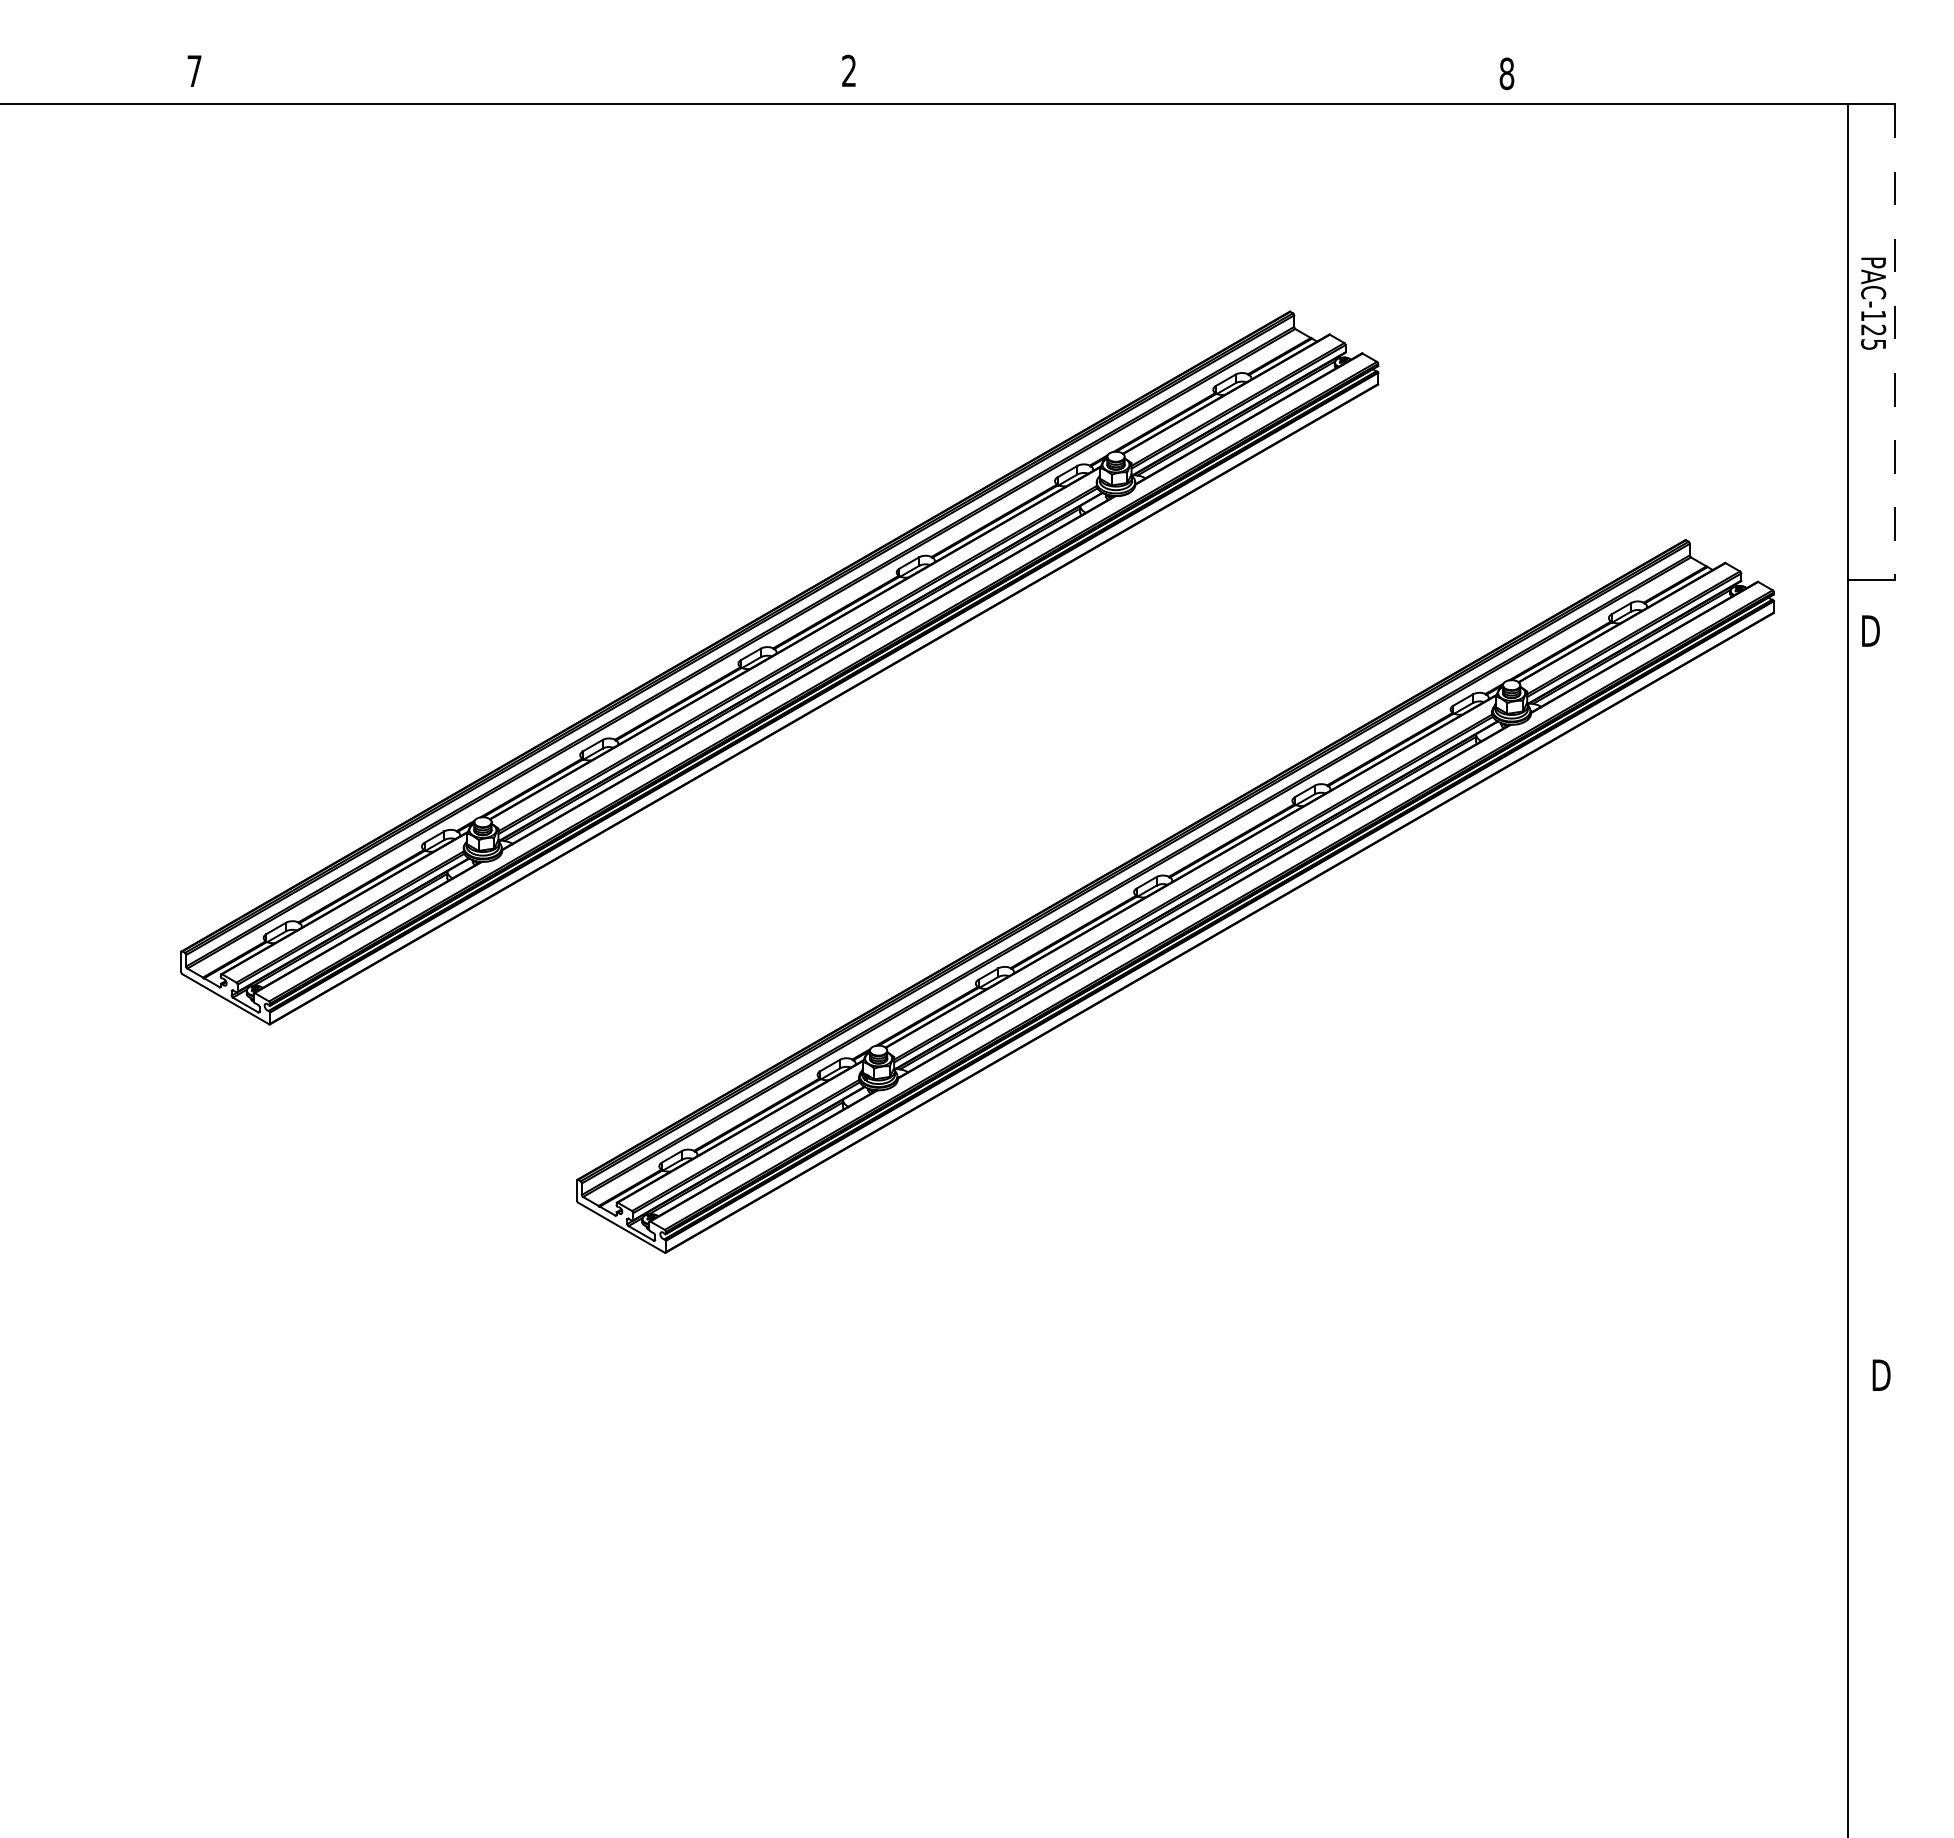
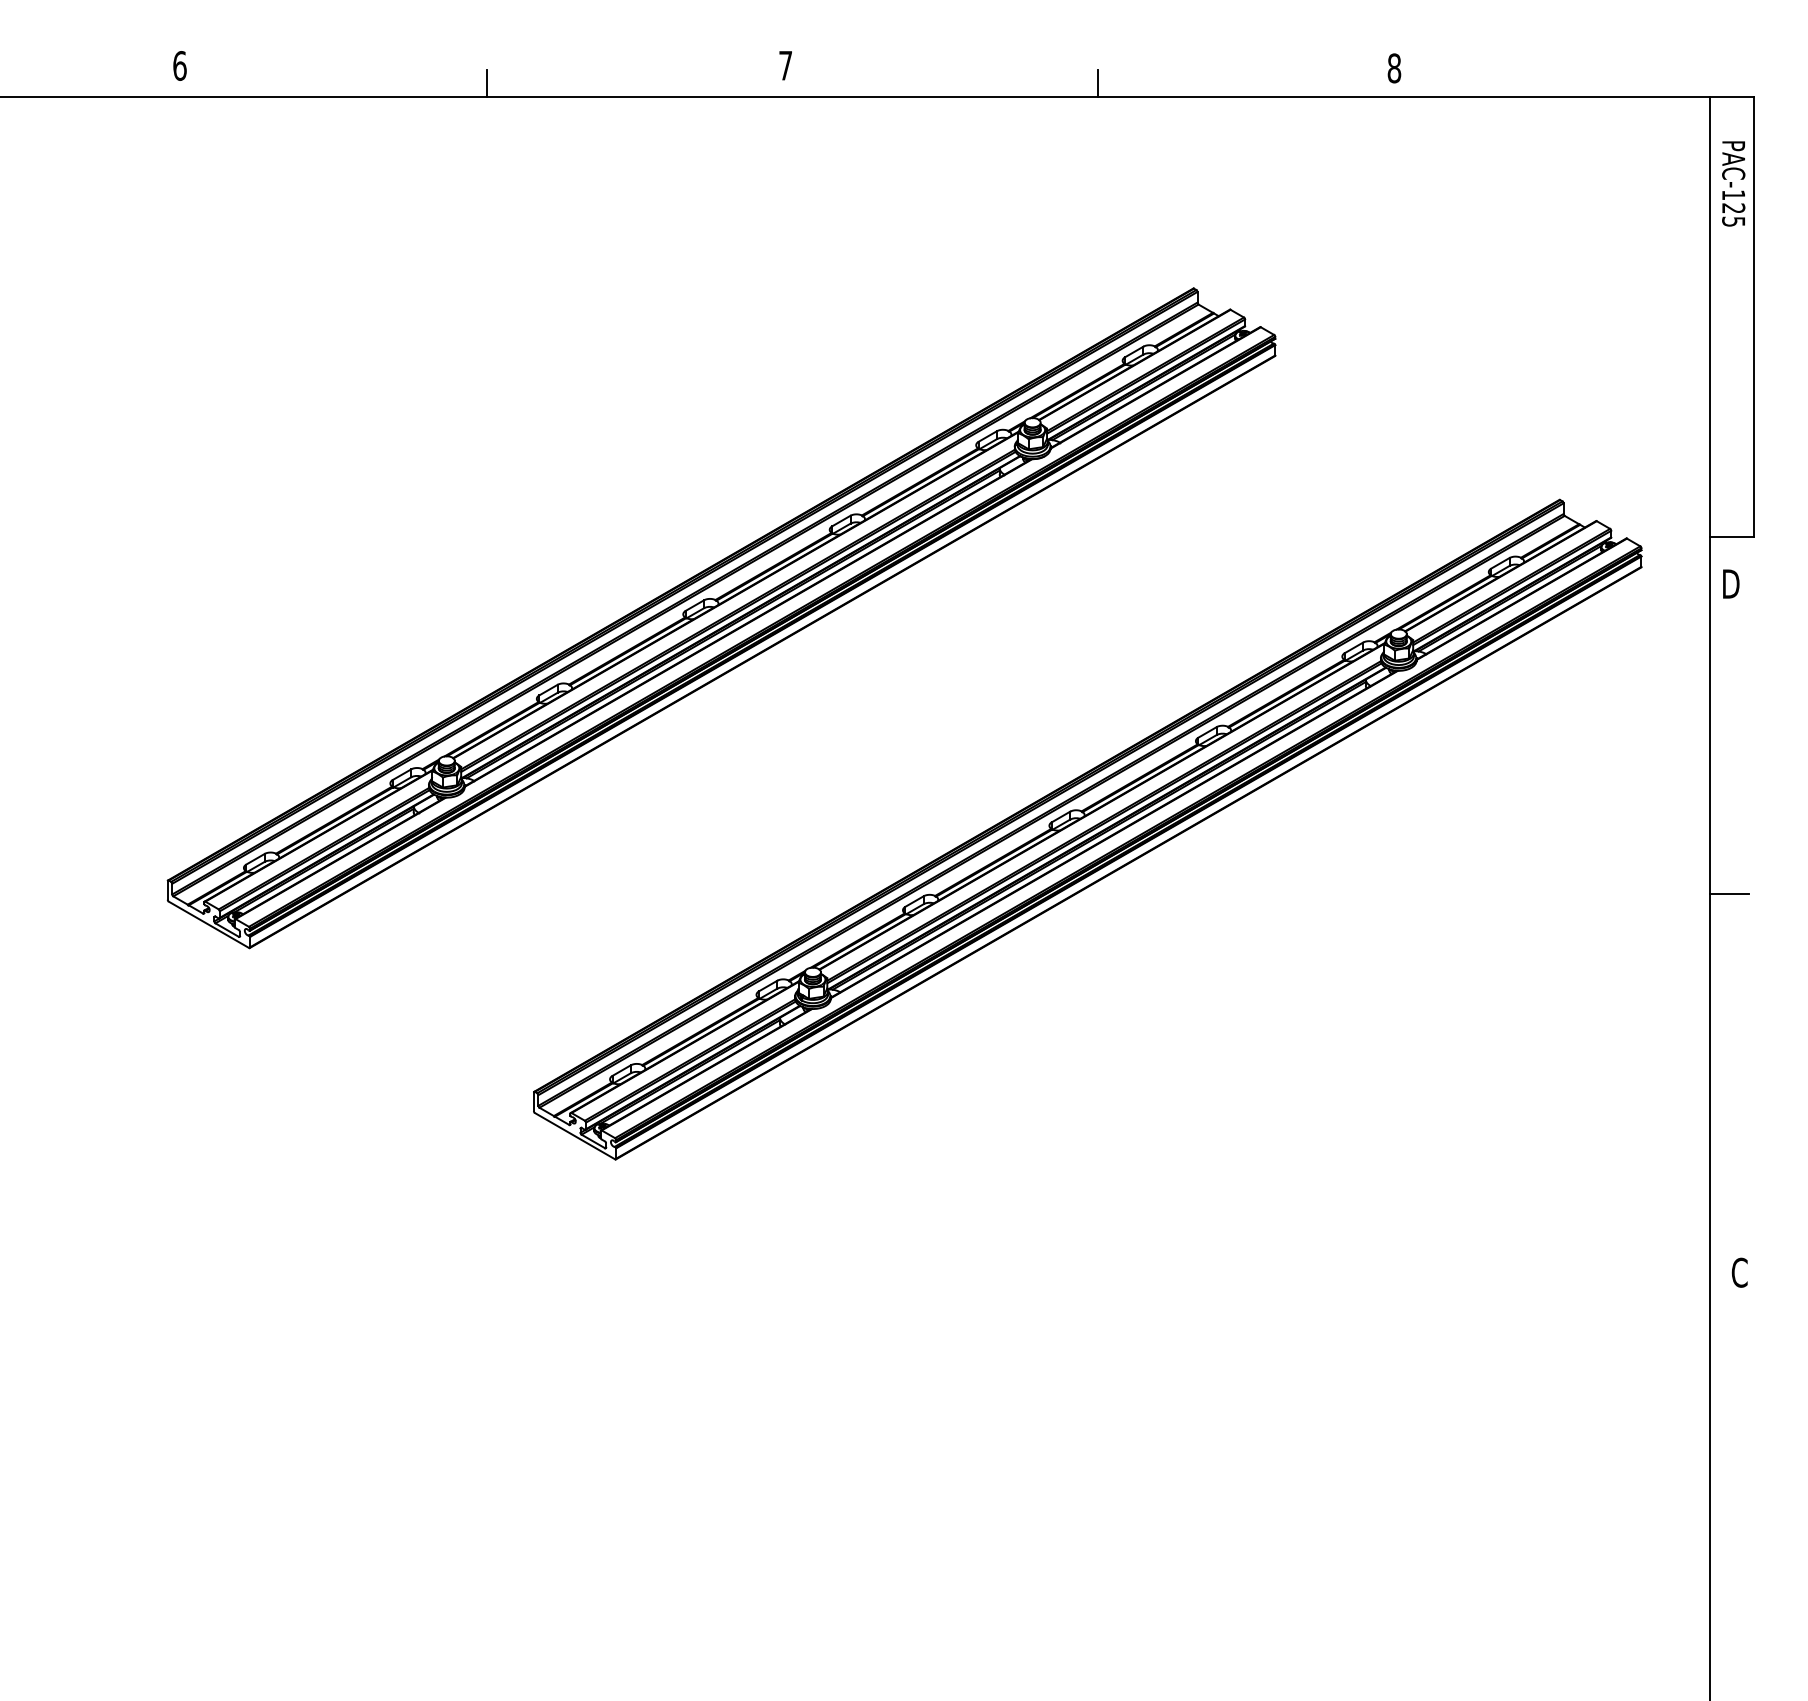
text: (848, 70) -> (785, 65), 2 -> 7
text: (194, 71) -> (179, 66), 7 -> 6
line: (525, 89) -> (486, 82), added
line: (1186, 89) -> (1097, 82), added
text: (1873, 303) -> (1733, 183), moved
line: (1895, 342) -> (1753, 317), dashed -> solid
line: (1868, 966) -> (1728, 894), added
text: (1880, 1375) -> (1740, 1272), D -> C

